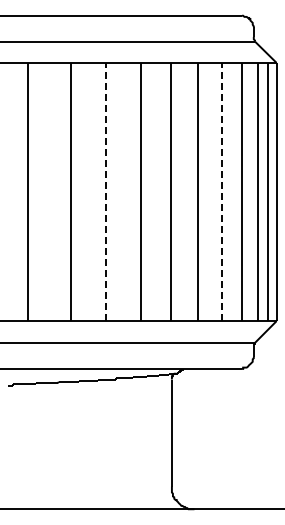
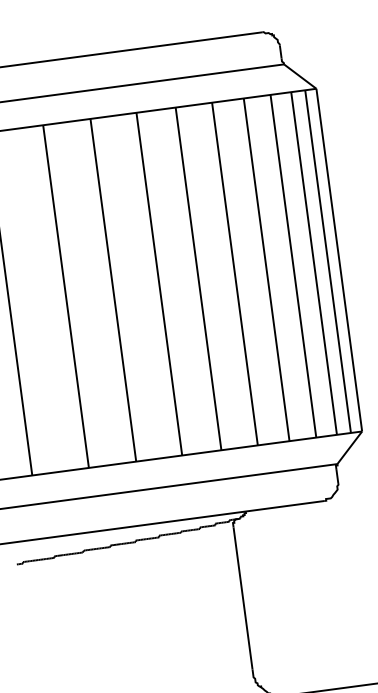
line: (106, 191) -> (113, 289), dashed -> solid
line: (221, 191) -> (266, 269), dashed -> solid

